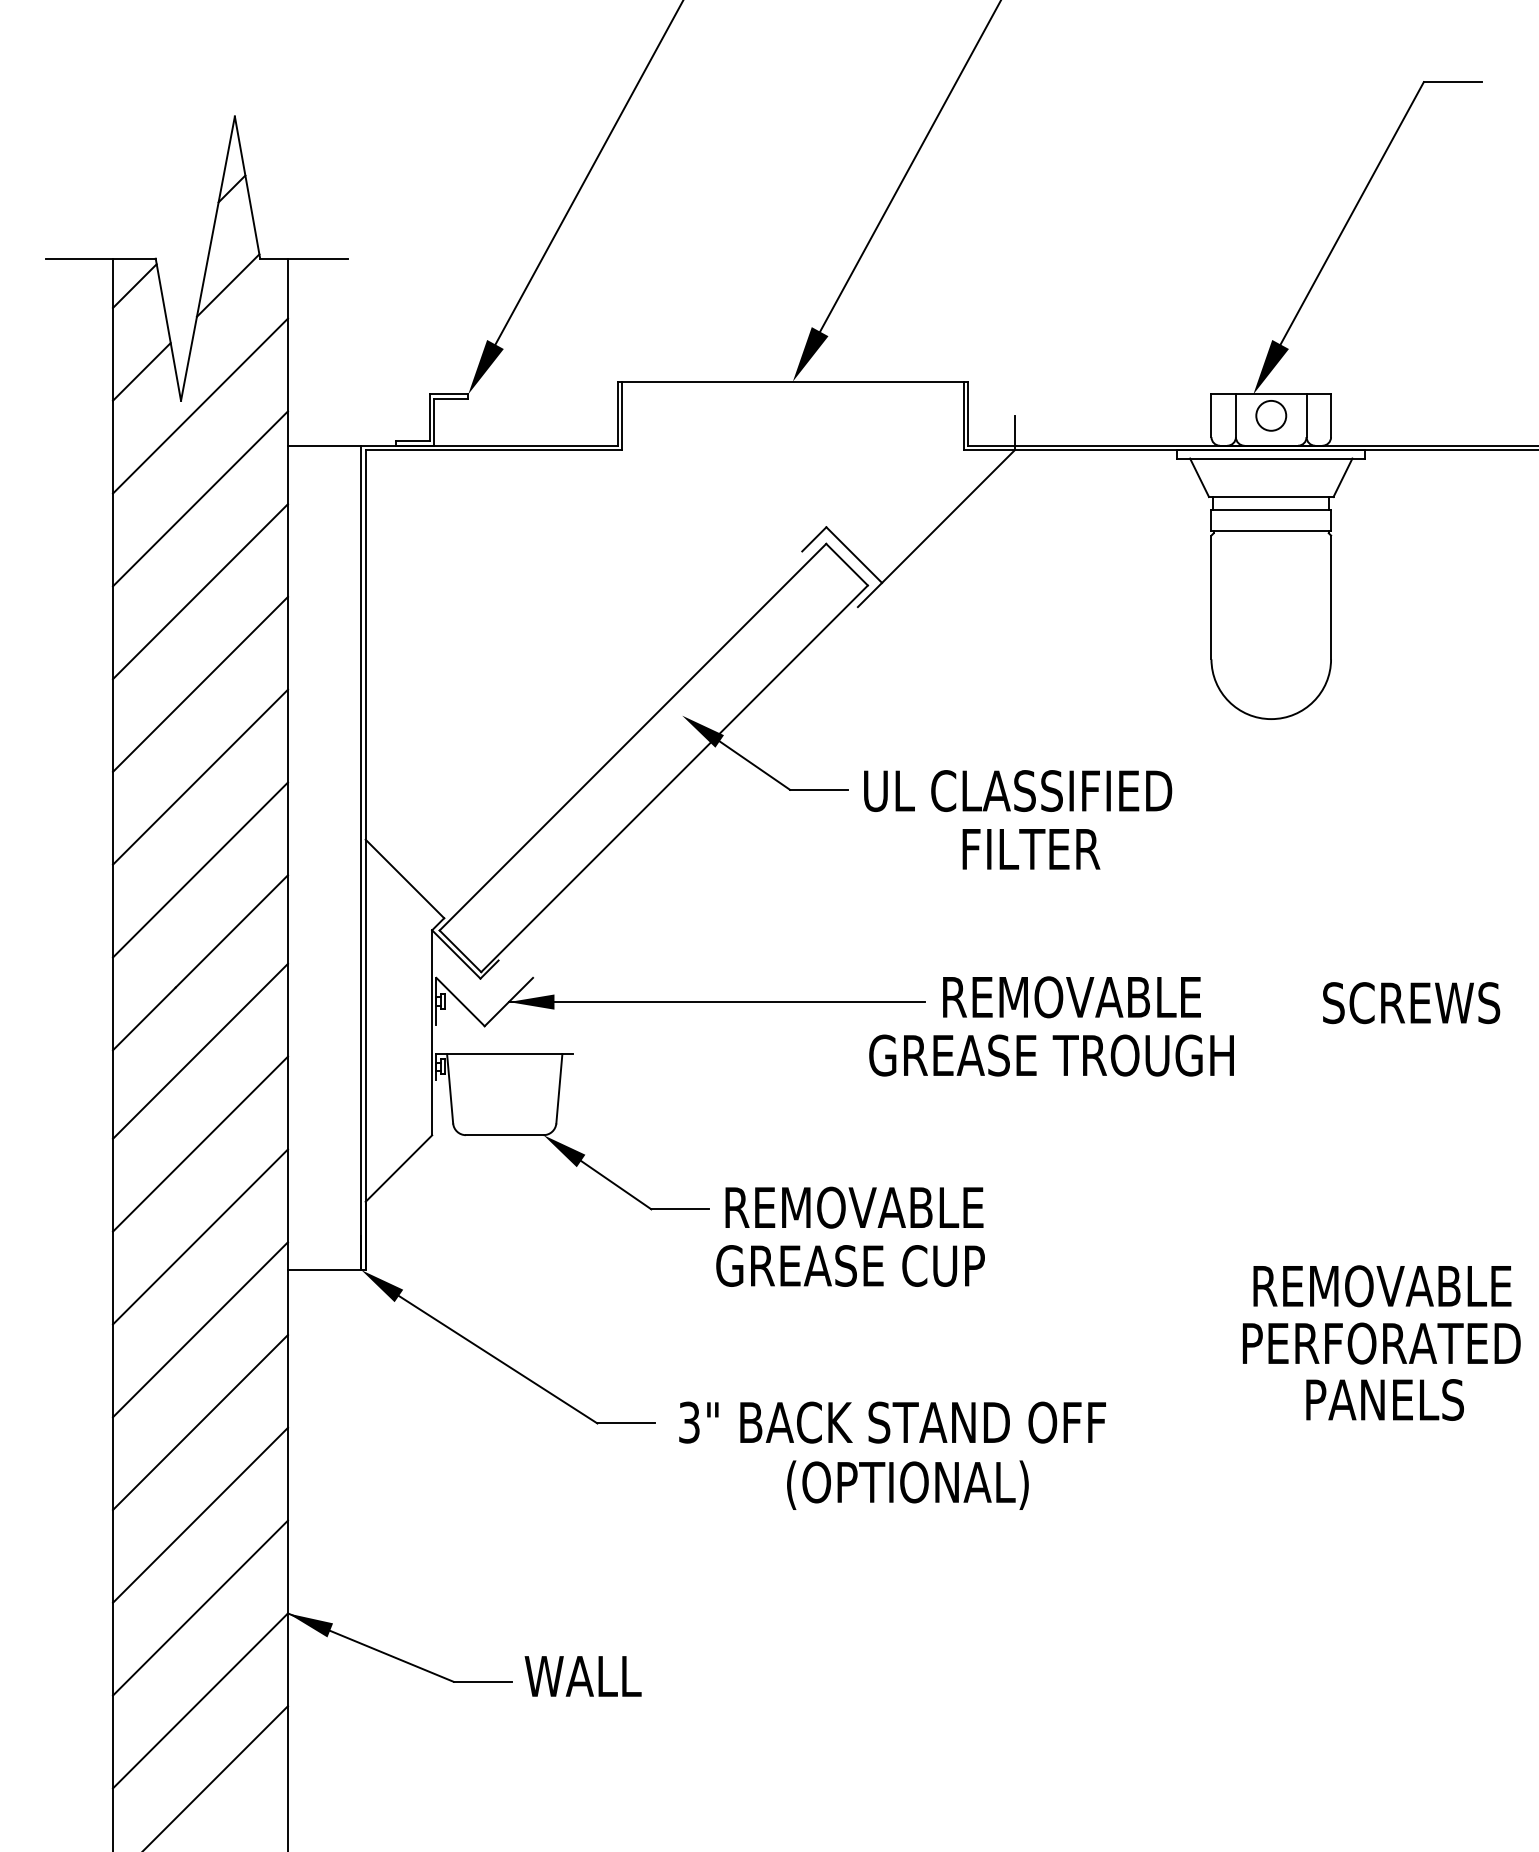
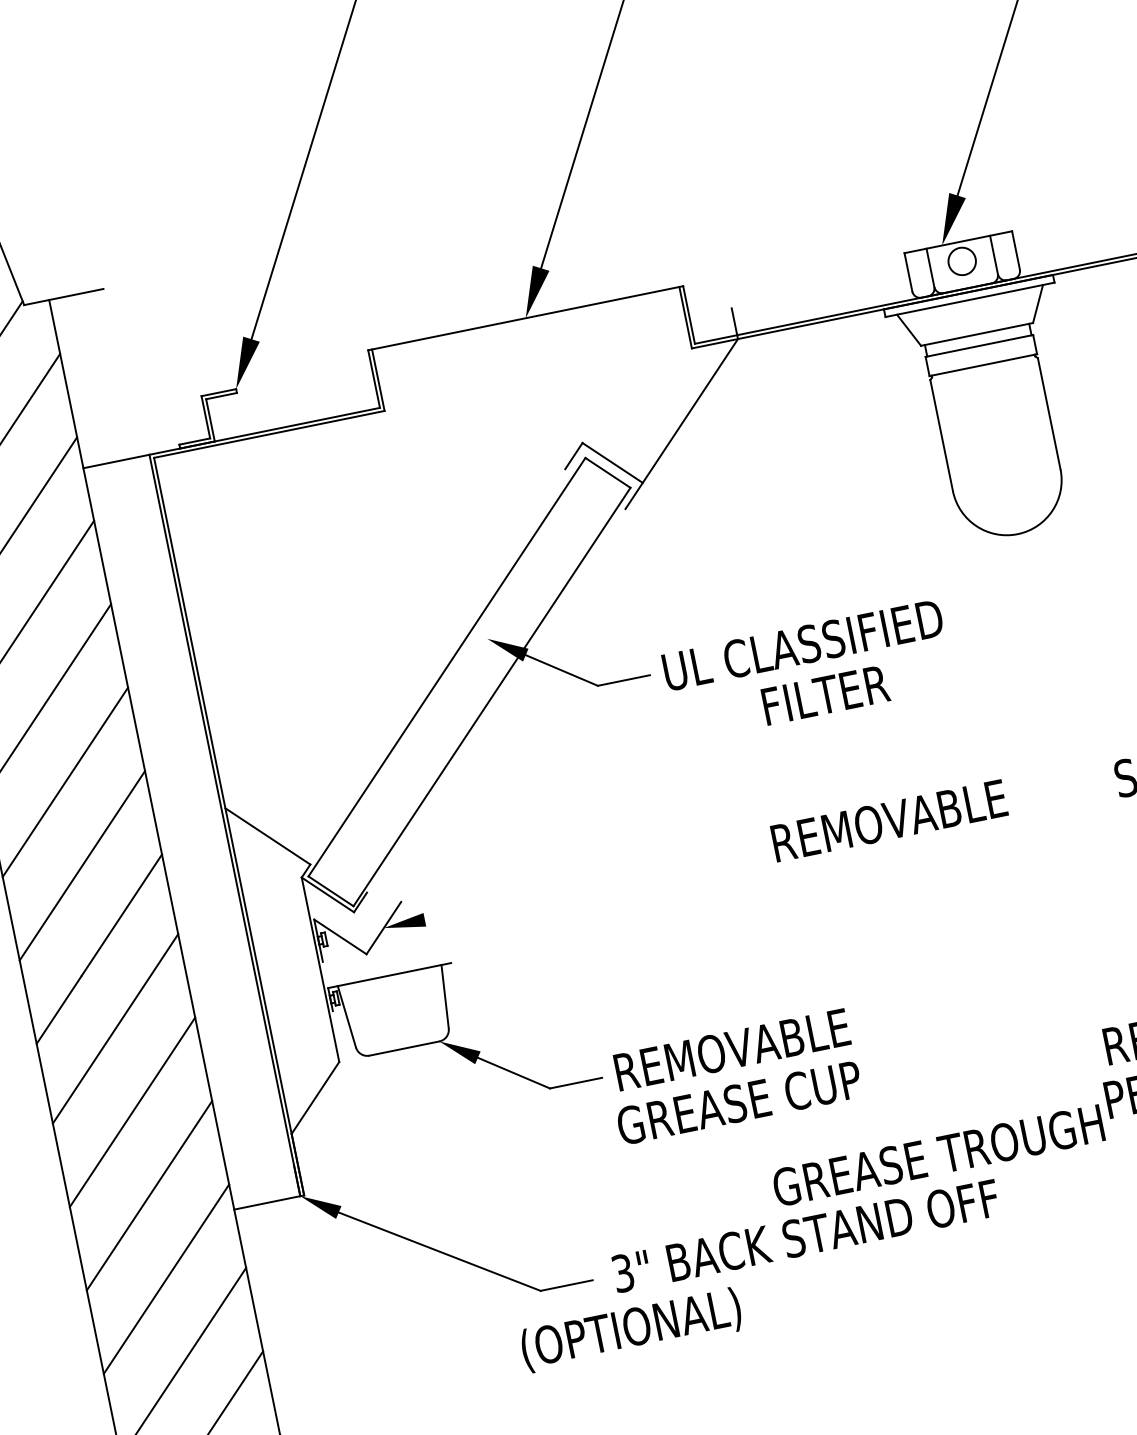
line: (716, 1002) -> (570, 890), removed
text: (1051, 1055) -> (938, 1155), moved
text: (907, 1484) -> (630, 1329), moved

